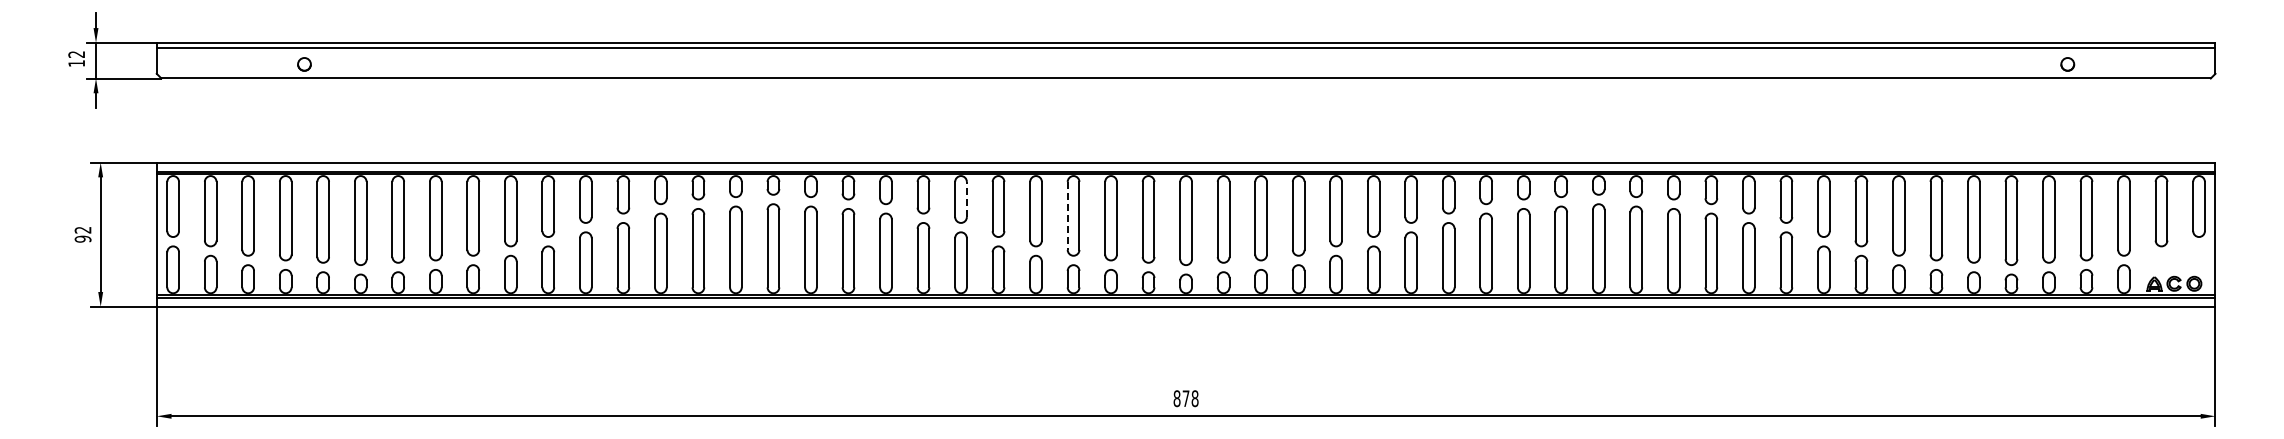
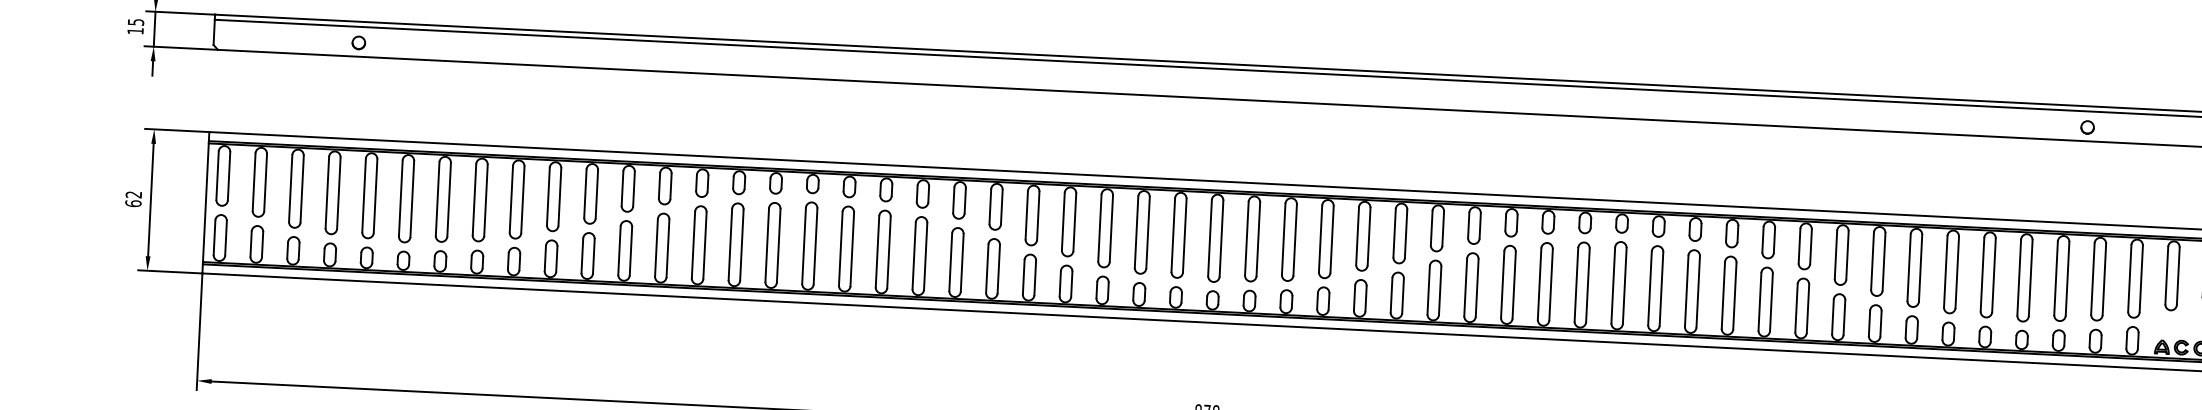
text: (76, 54) -> (135, 22), 12 -> 15
line: (966, 199) -> (1001, 207), dashed -> solid
line: (1067, 215) -> (1099, 227), dashed -> solid
text: (82, 238) -> (132, 202), 92 -> 62

